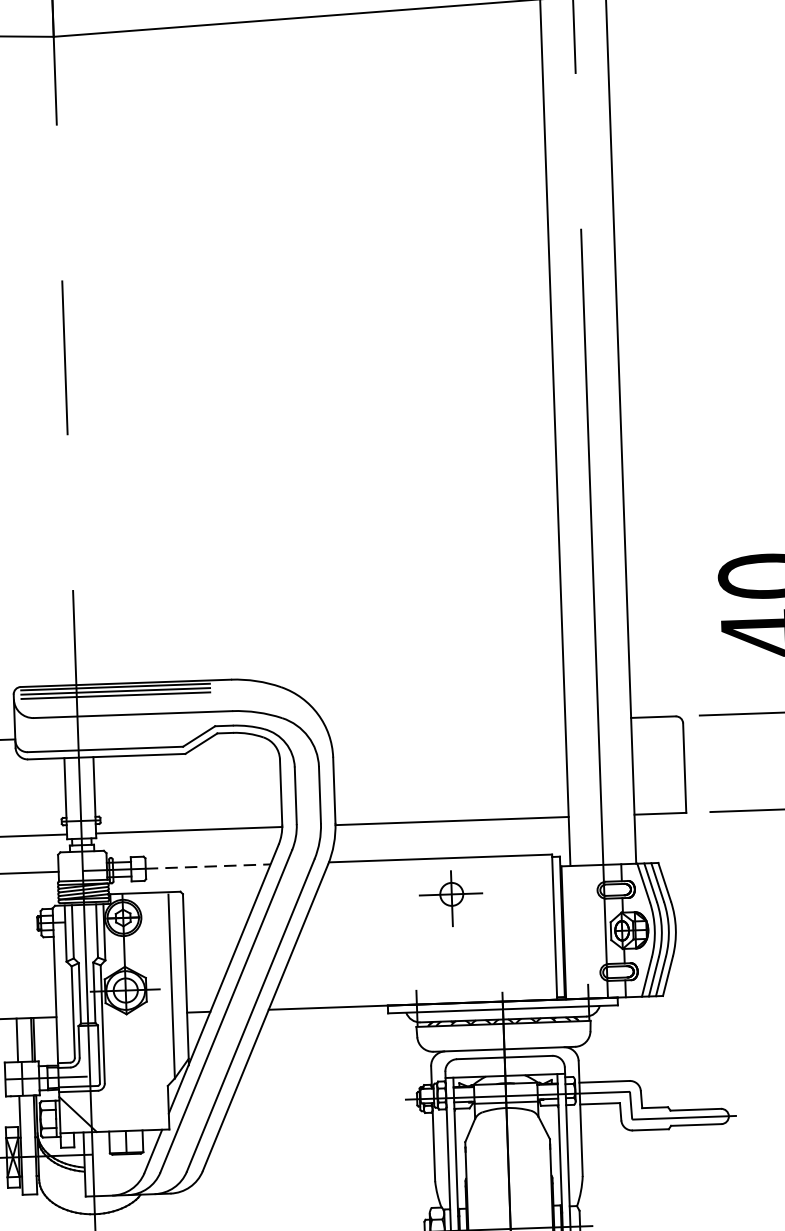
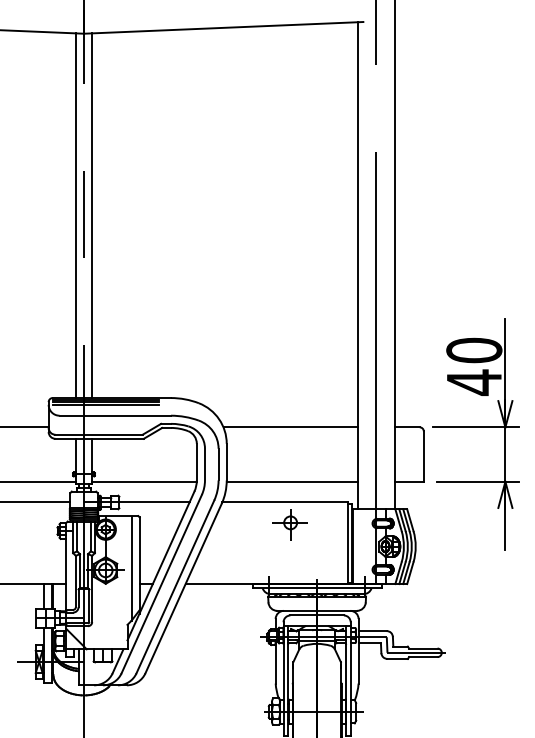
line: (80, 359) -> (92, 215), added
line: (49, 360) -> (75, 215), added
line: (445, 724) -> (290, 427), added
line: (208, 866) -> (154, 502), dashed -> solid

